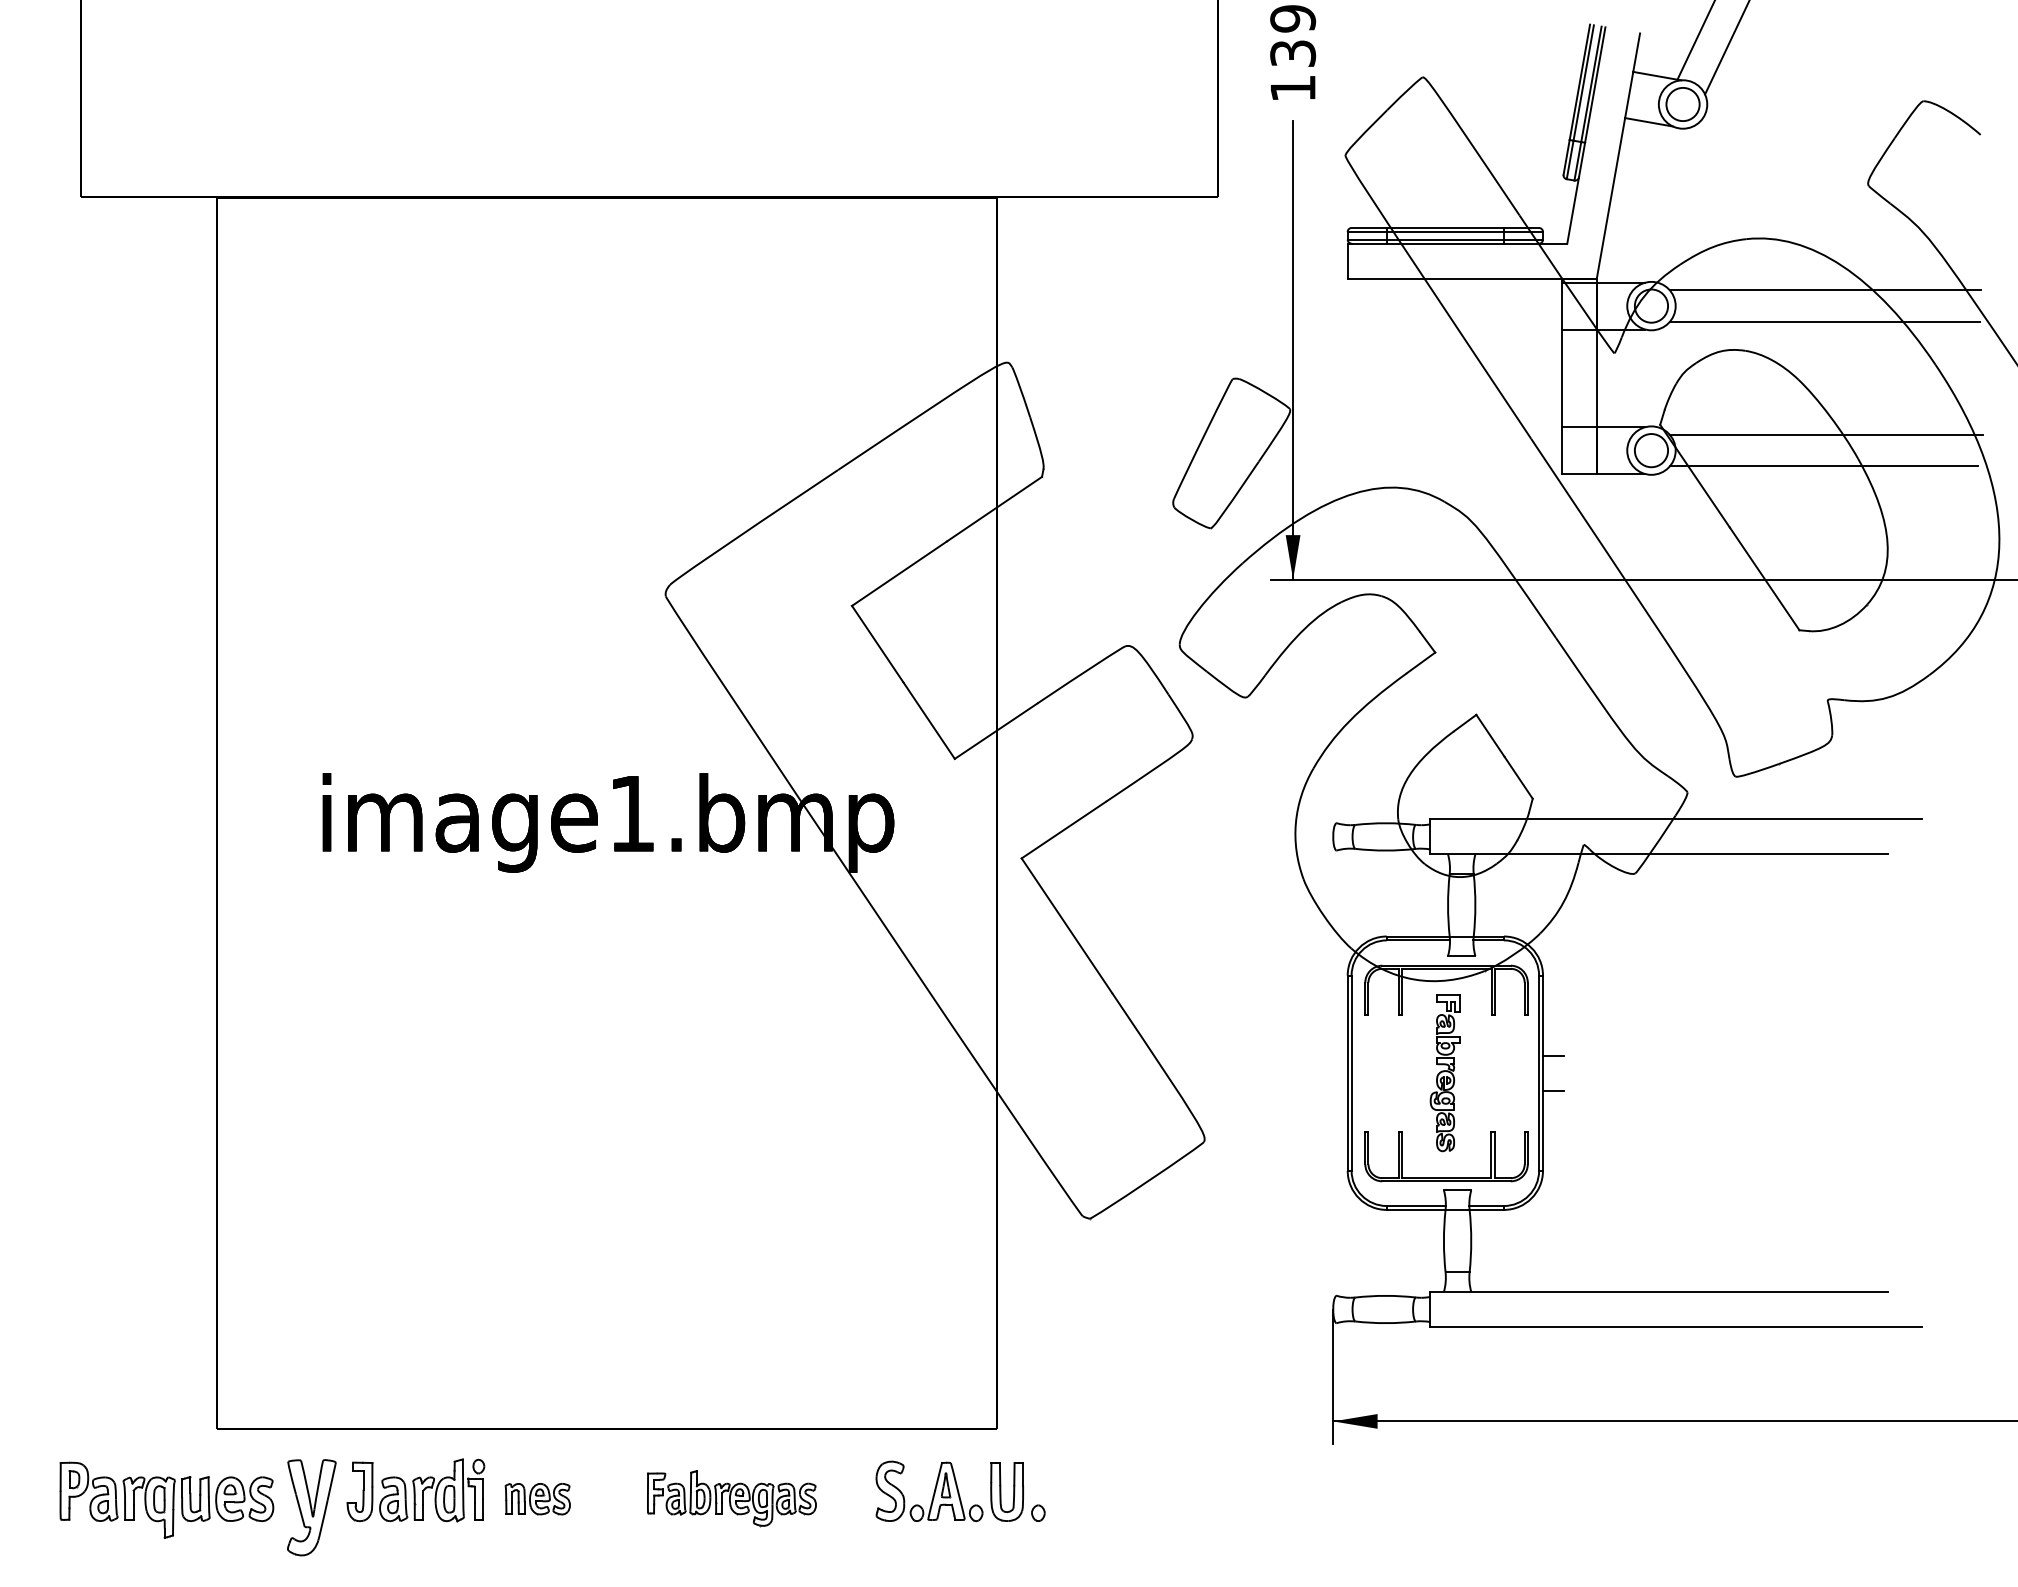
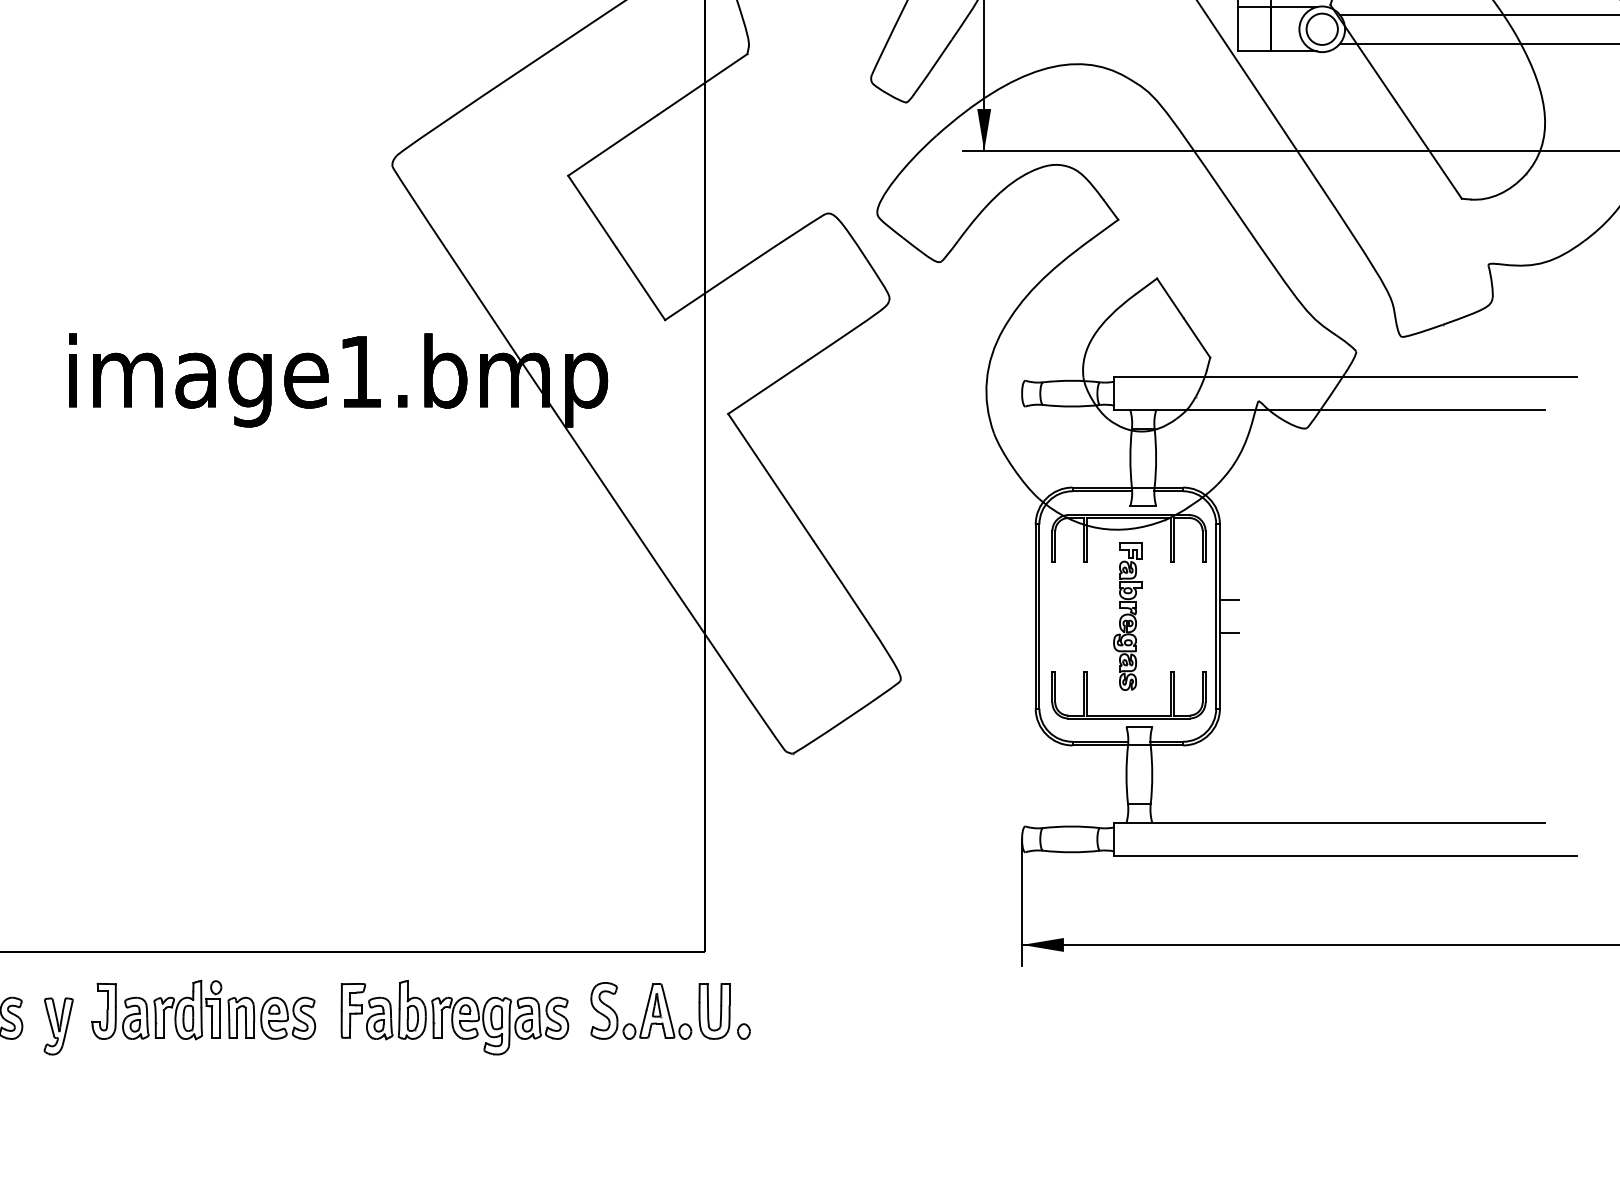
part: (537, 1498) -> (271, 1017), size x1.43
part: (731, 1498) -> (454, 1017), size x1.43
part: (311, 1507) -> (58, 1026), size x0.62

